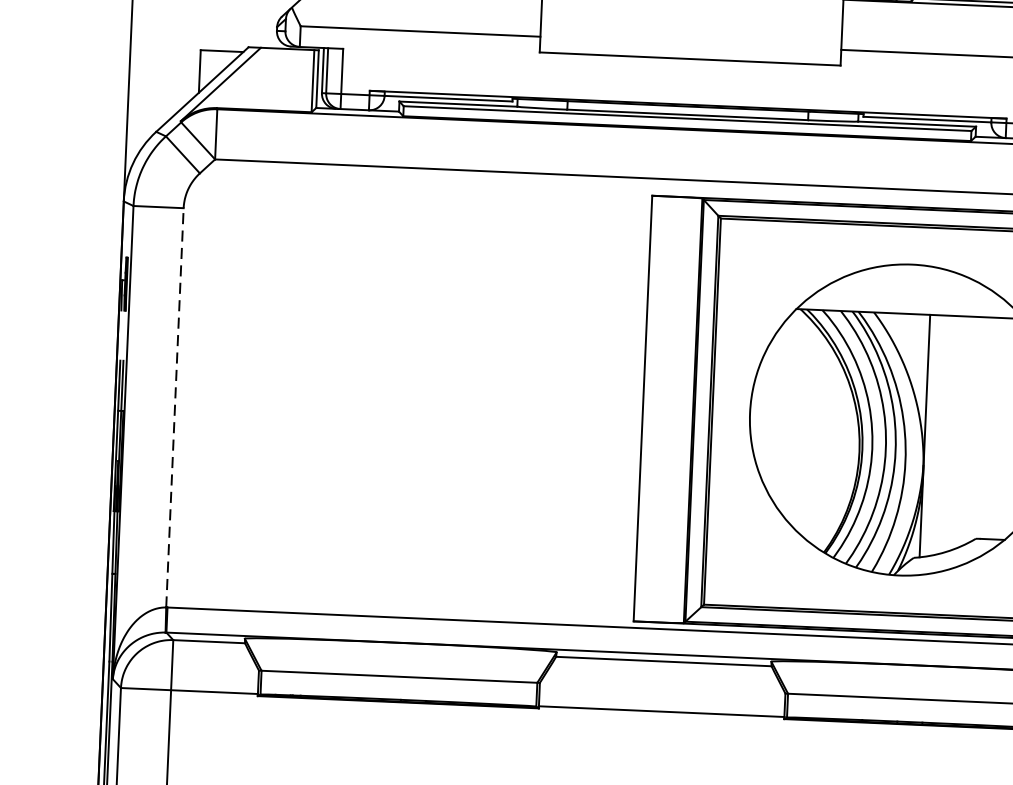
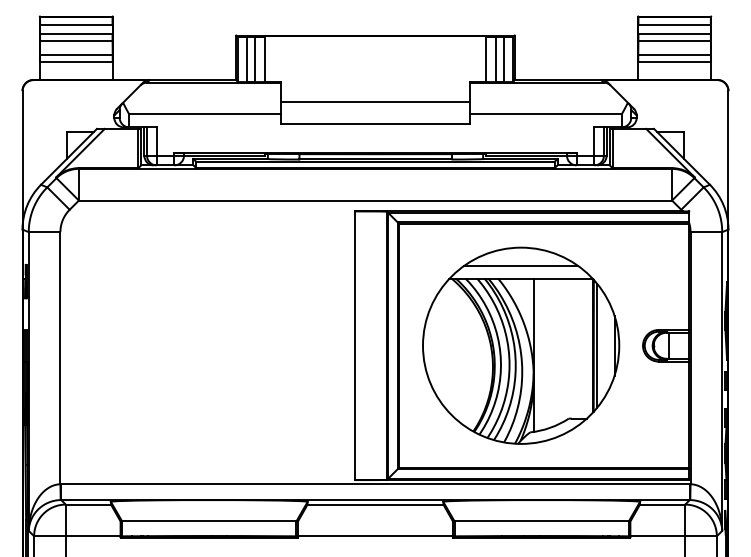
line: (691, 24) -> (375, 102), added
line: (910, 292) -> (520, 265), added
line: (175, 406) -> (60, 357), dashed -> solid

